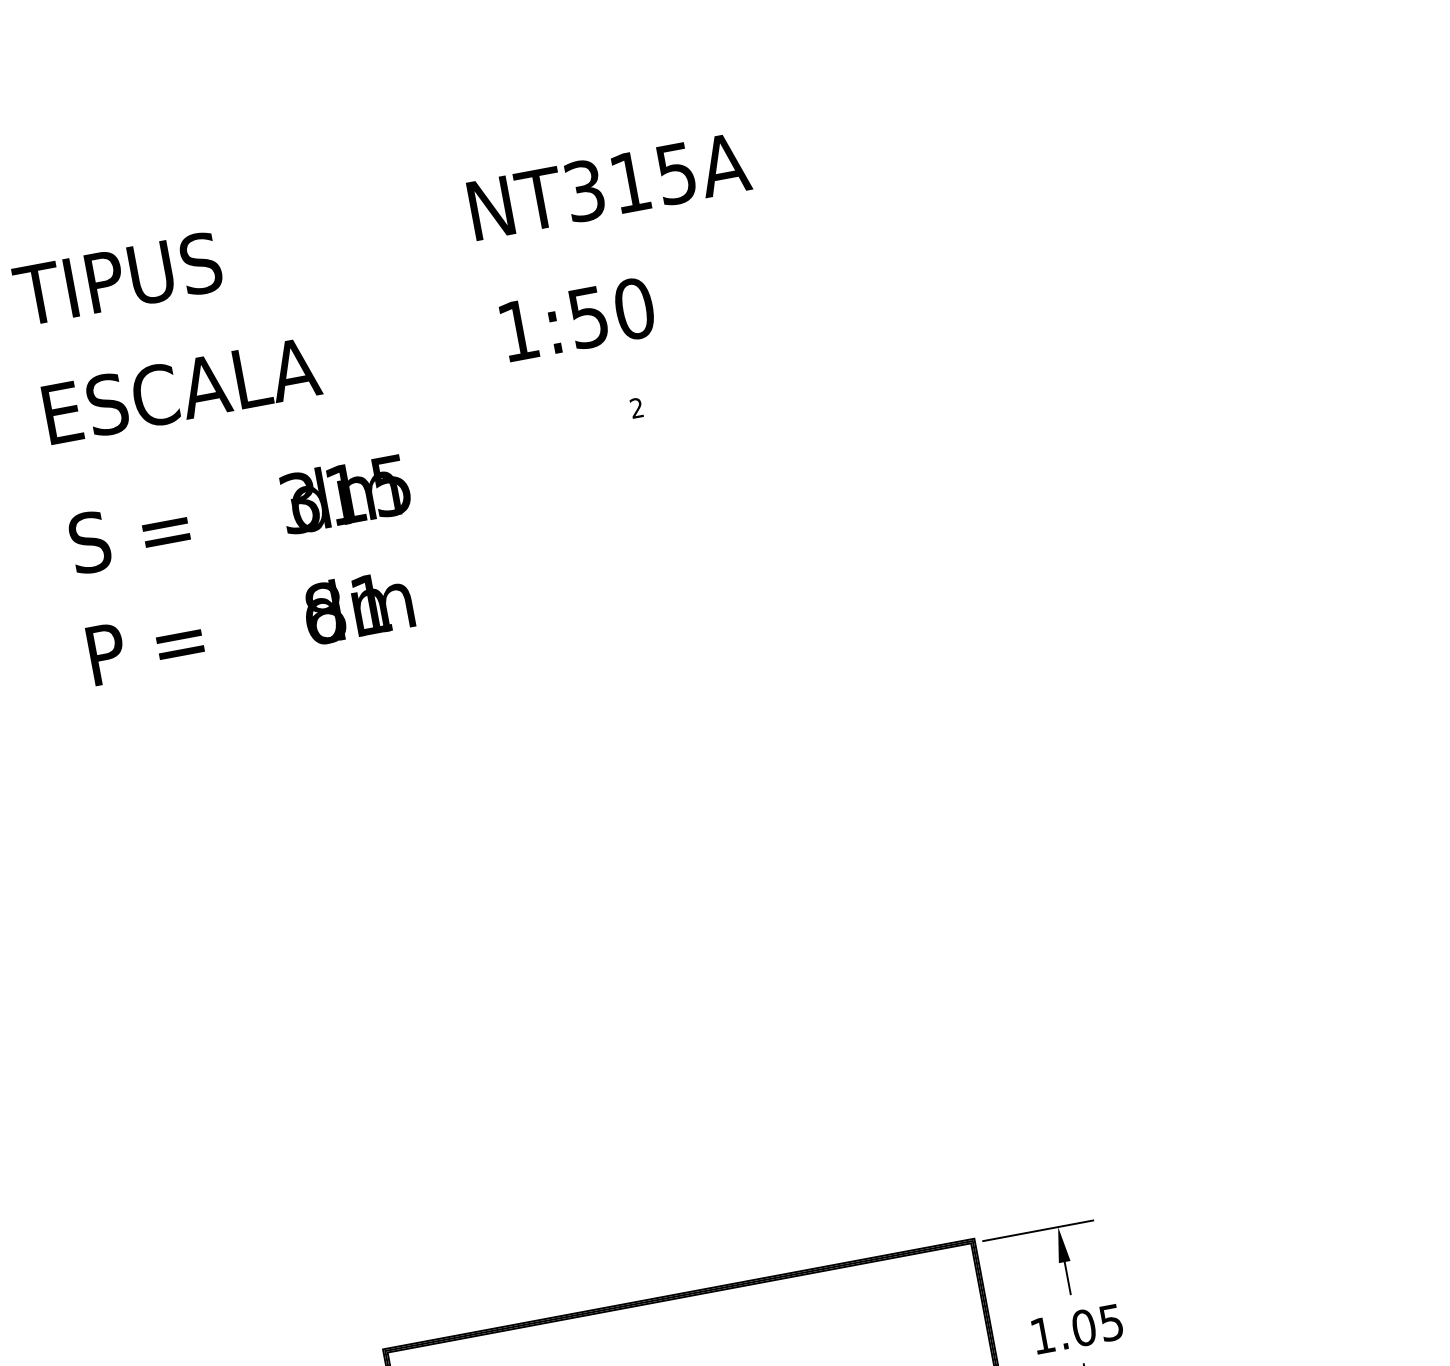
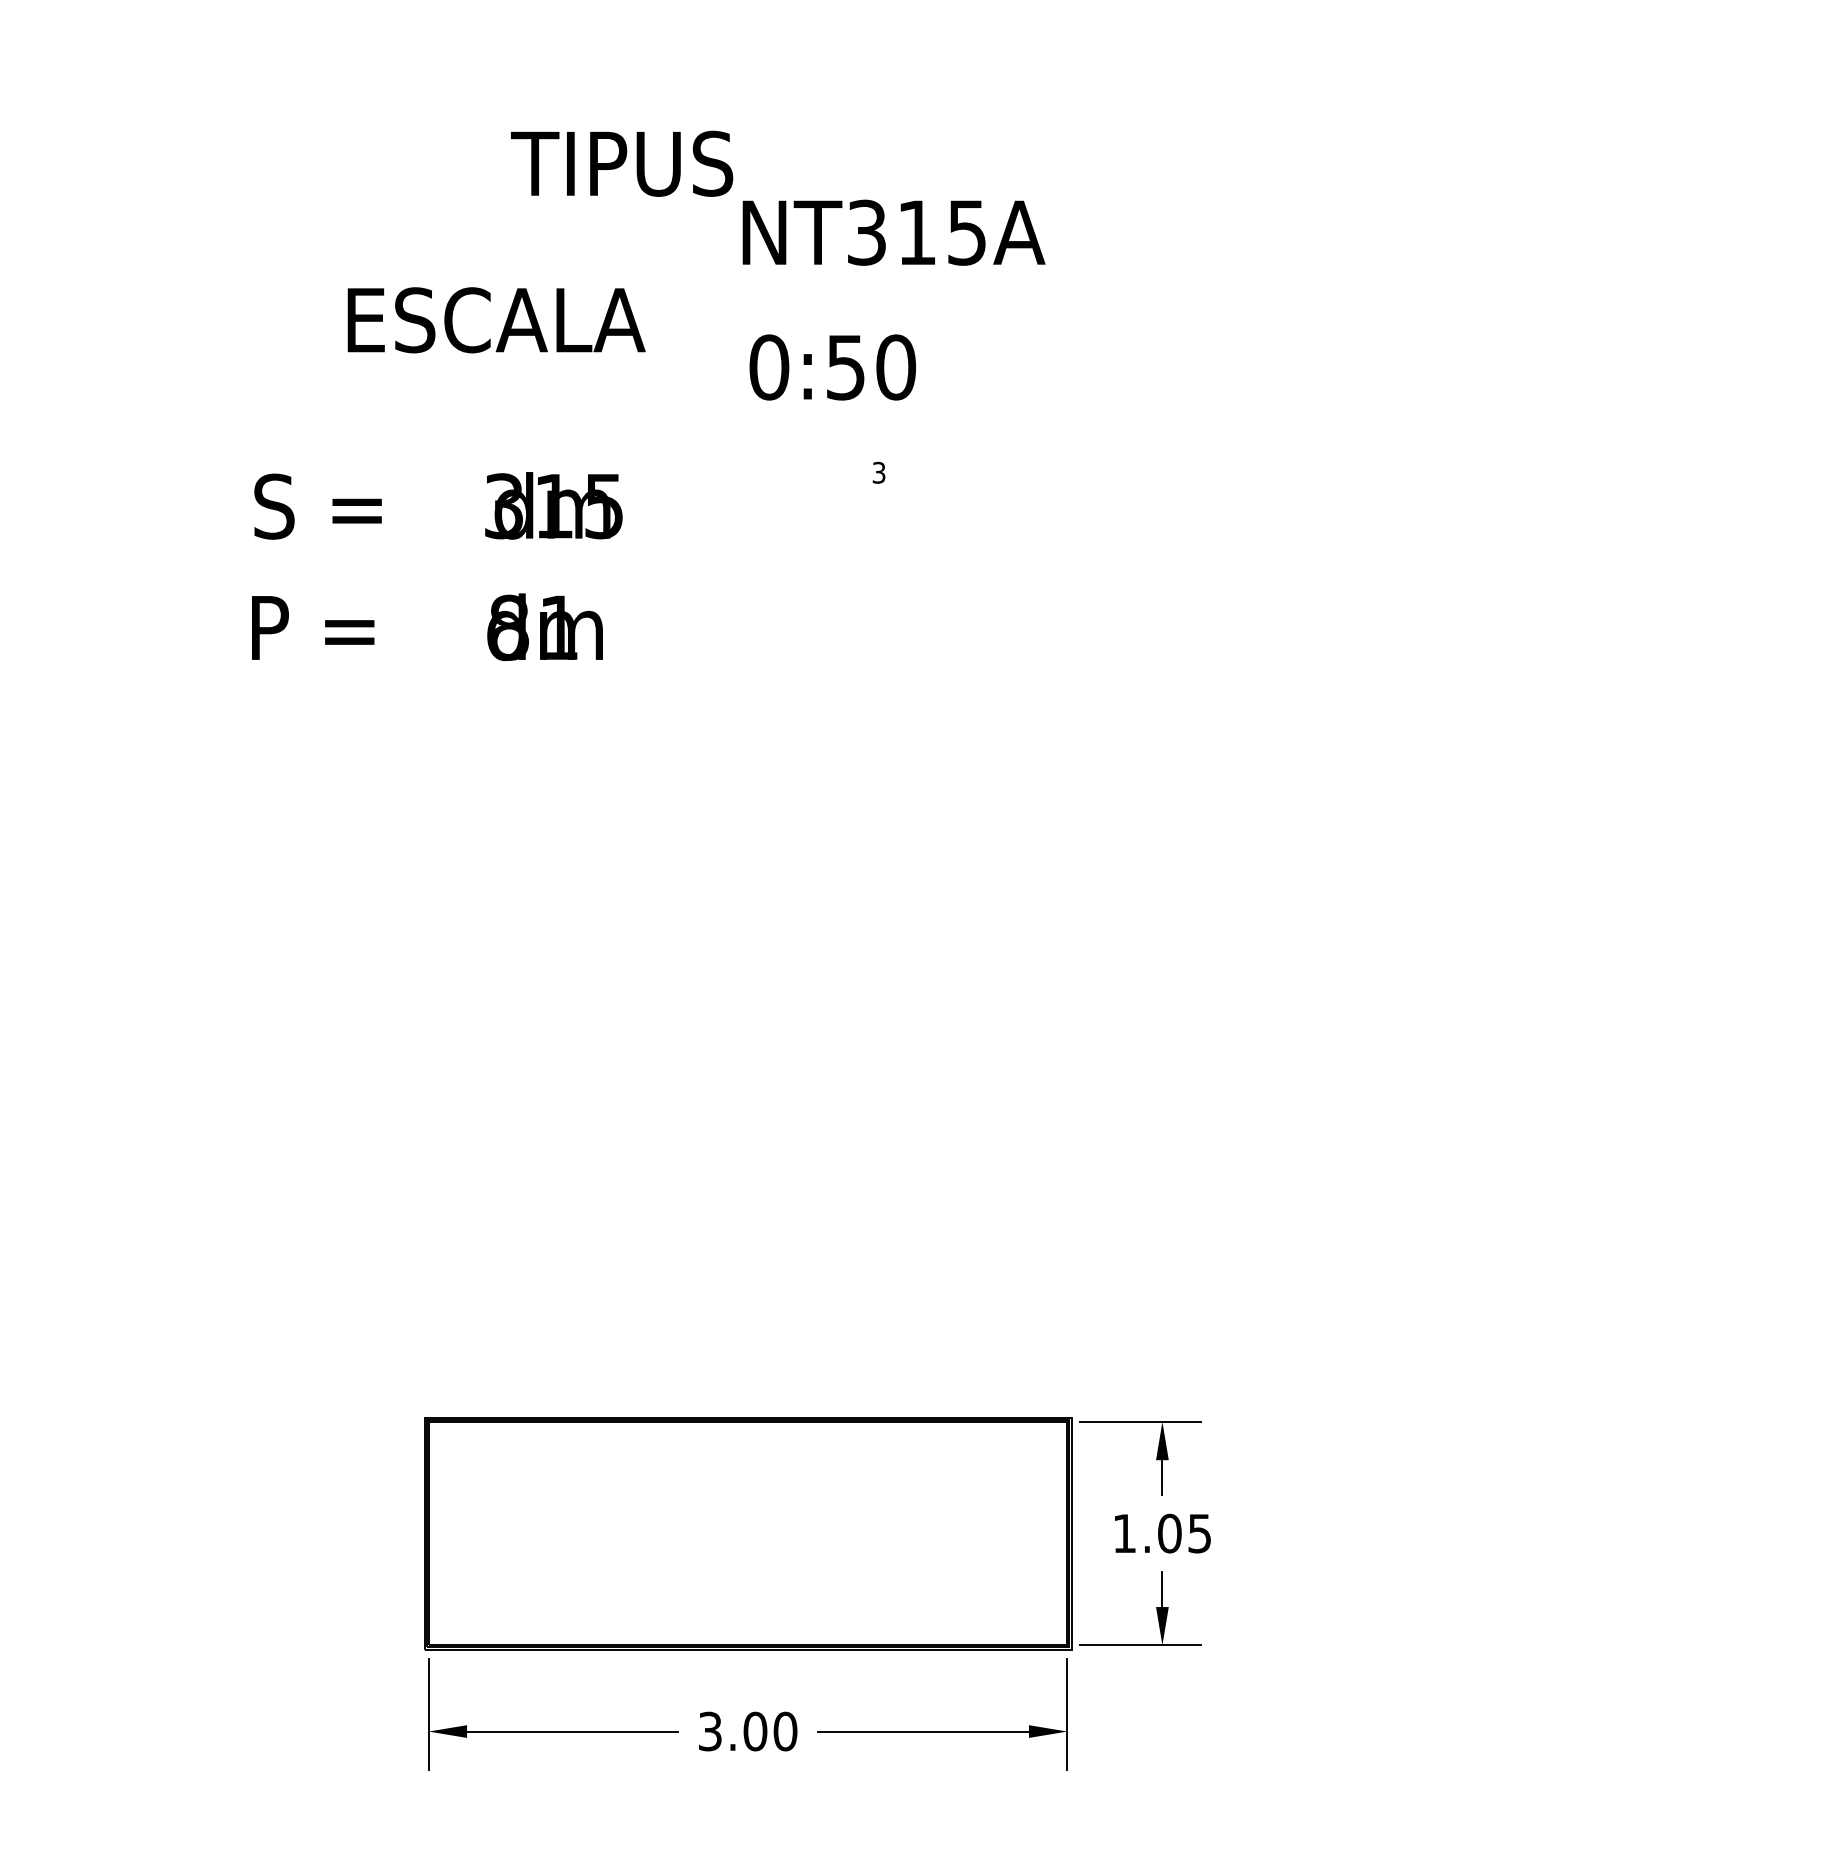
text: (118, 278) -> (622, 163), moved
text: (518, 330) -> (769, 367), 1:50 -> 0:50
text: (181, 390) -> (496, 320), moved
text: (636, 407) -> (878, 472), 2 -> 3

